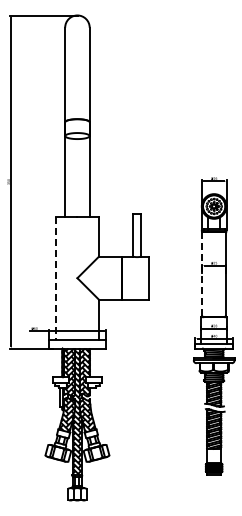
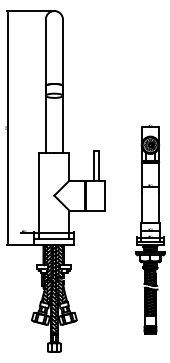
line: (202, 274) -> (142, 193), dashed -> solid
line: (56, 279) -> (39, 196), dashed -> solid

